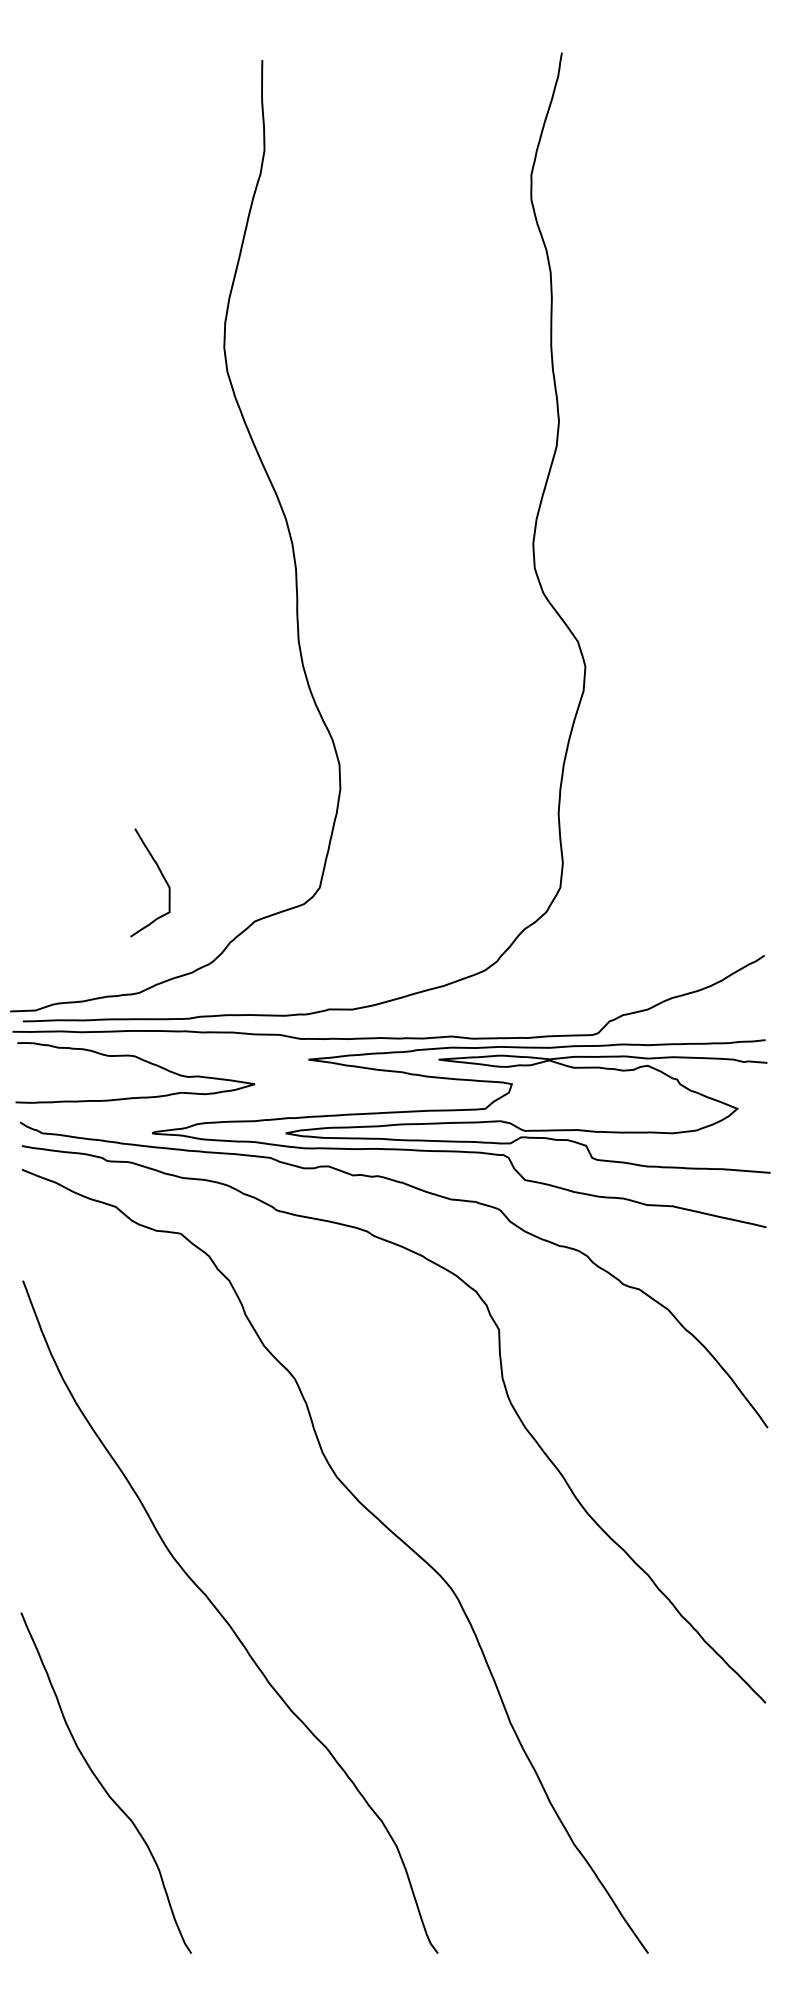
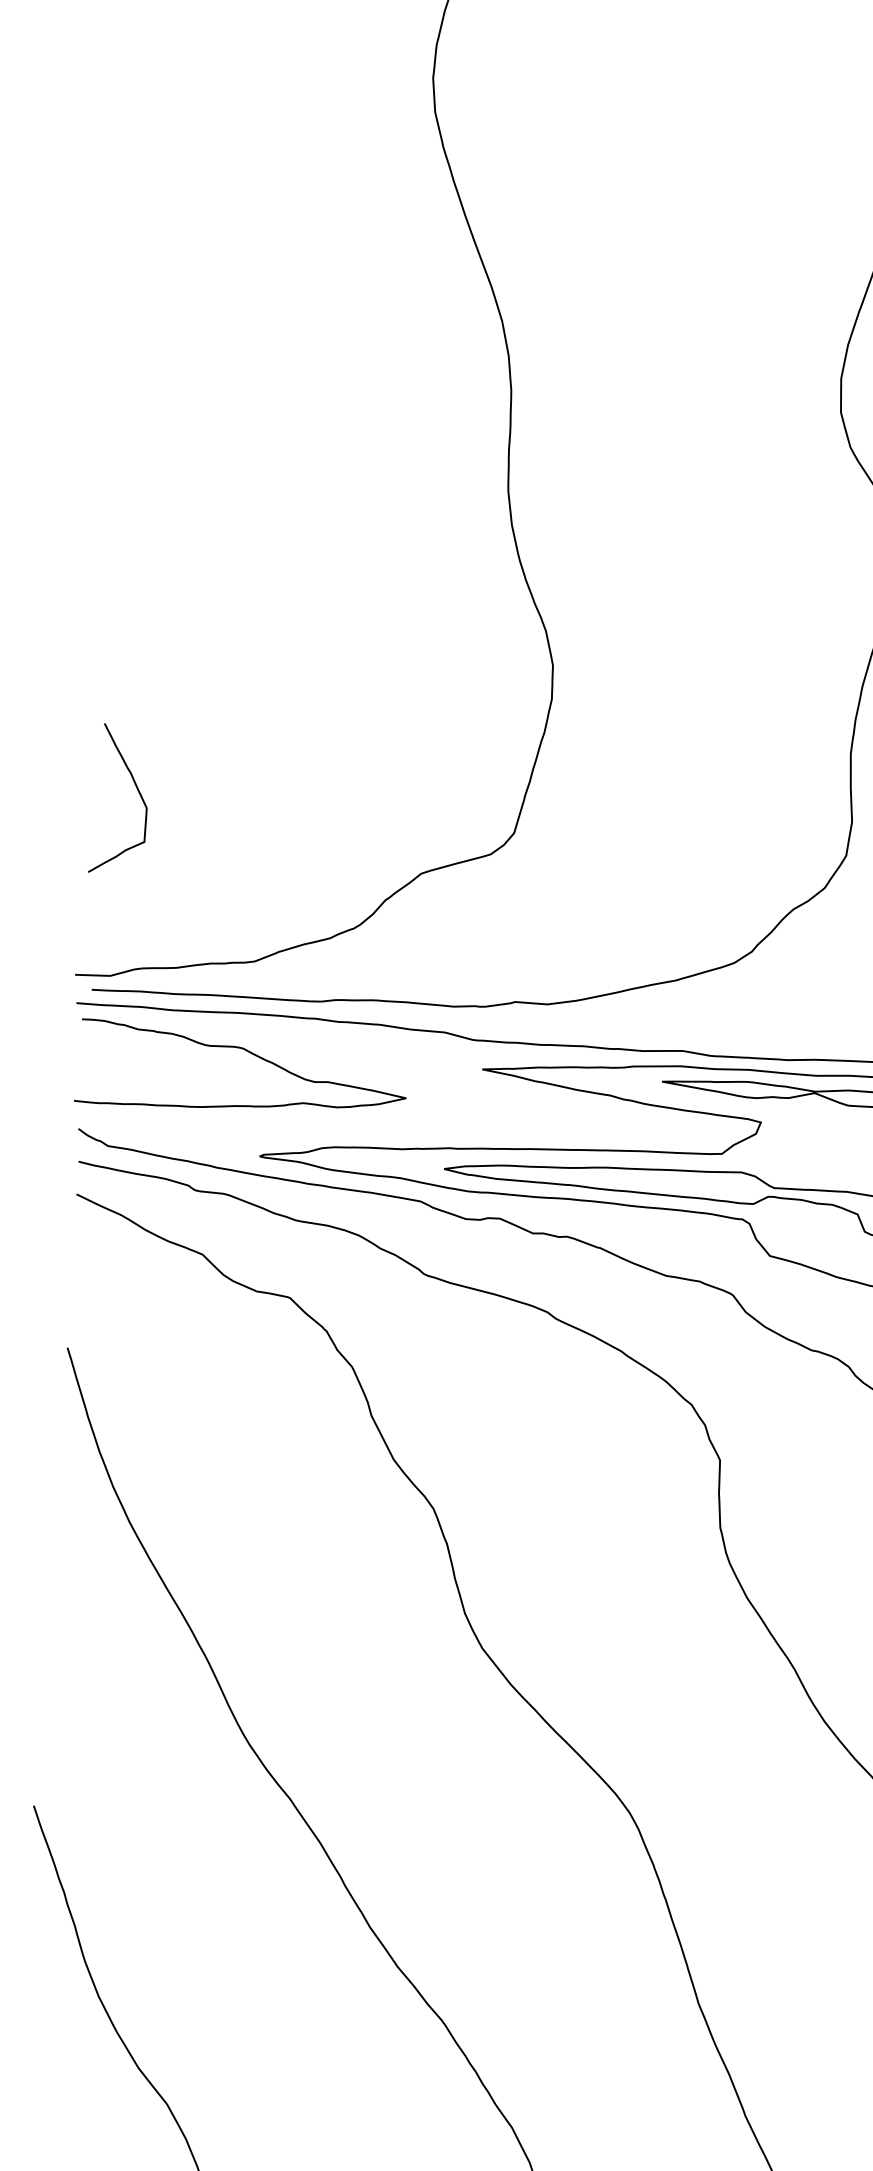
curve: (162, 877) -> (137, 793), moved

